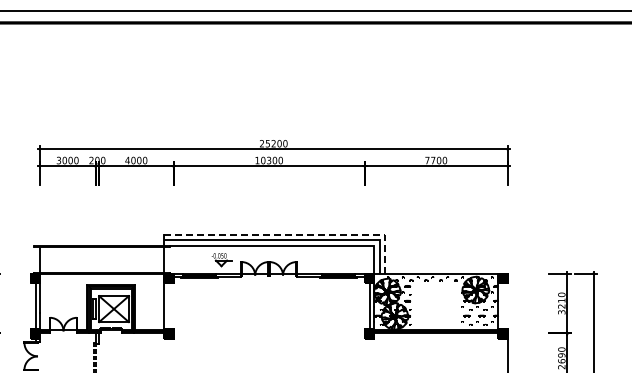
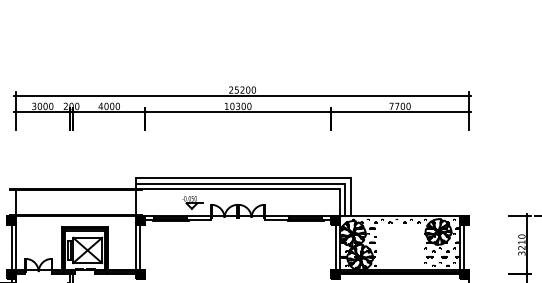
line: (295, 234) -> (263, 178), dashed -> solid
line: (167, 306) -> (139, 247), added
line: (502, 306) -> (464, 247), added

